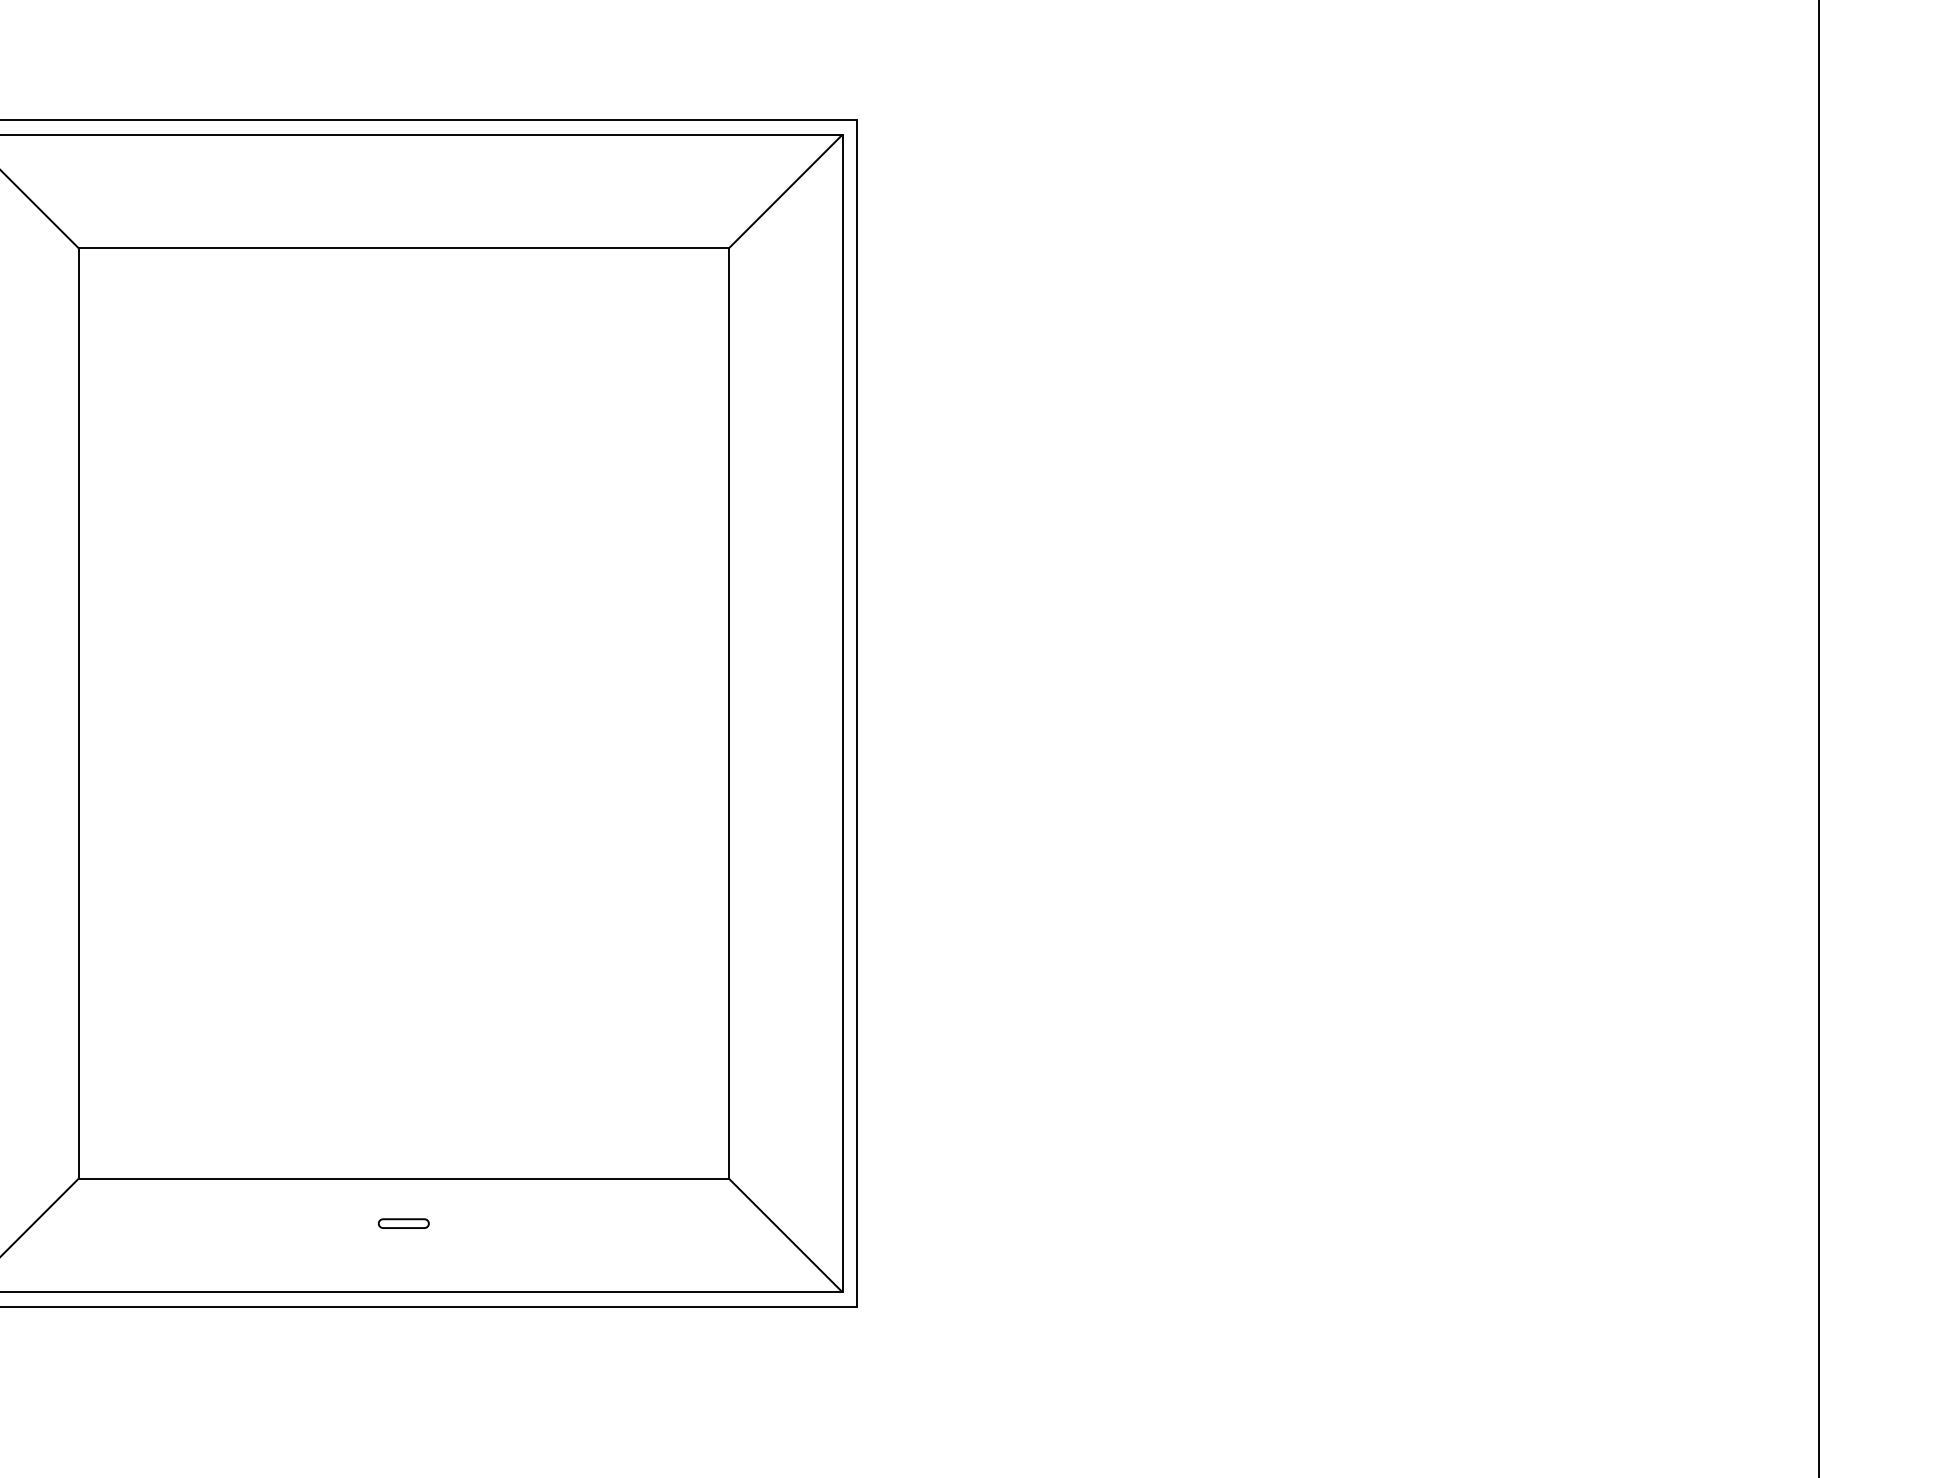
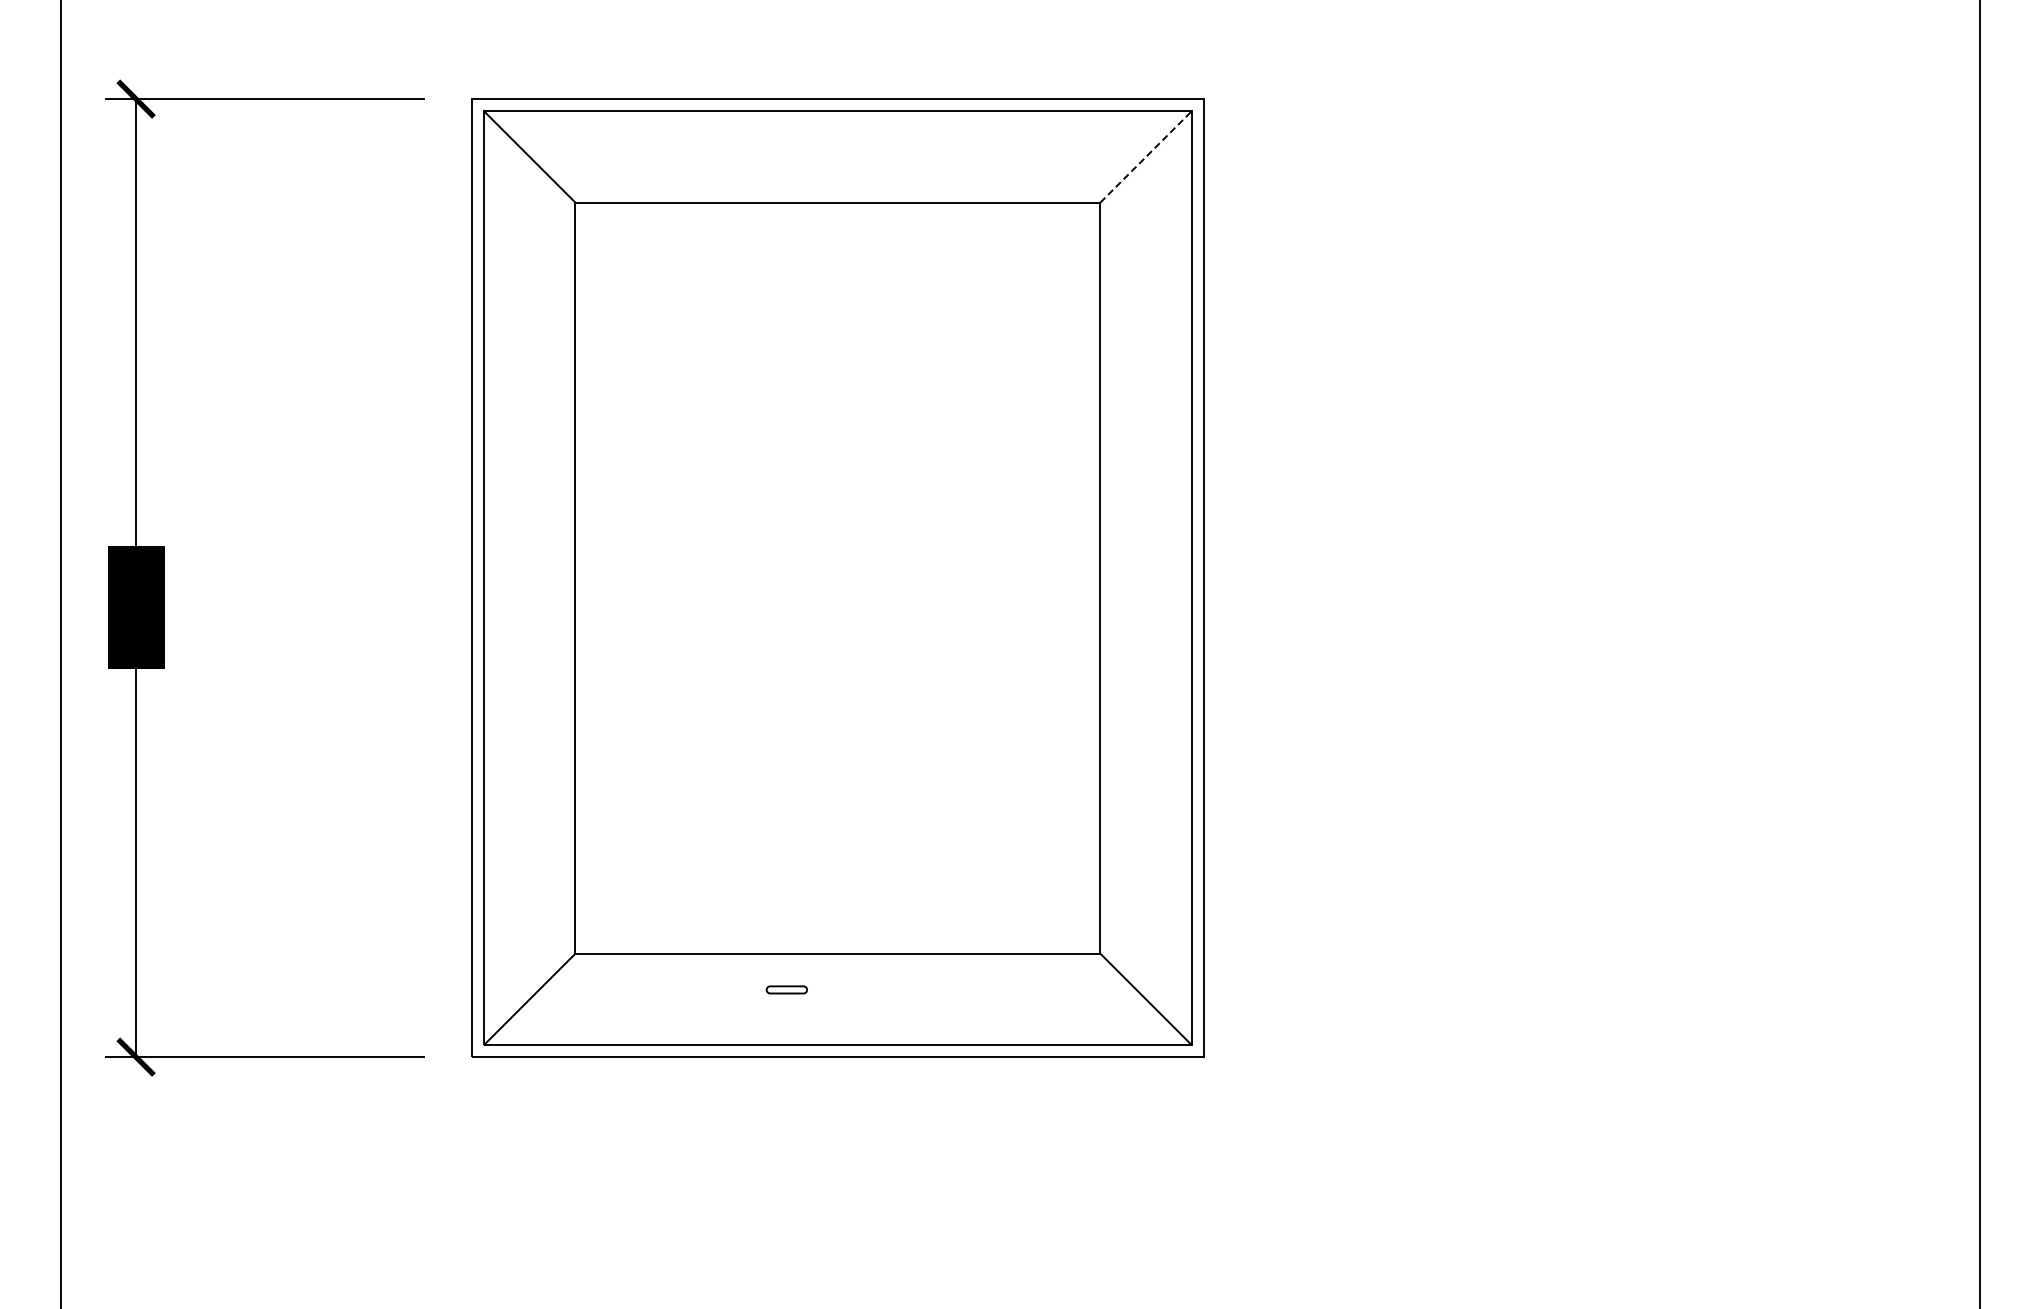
line: (786, 191) -> (1146, 156), solid -> dashed
part: (403, 1223) -> (786, 989), moved

